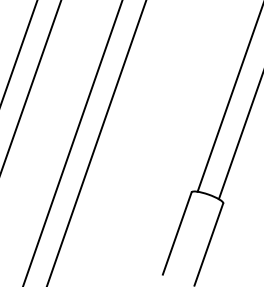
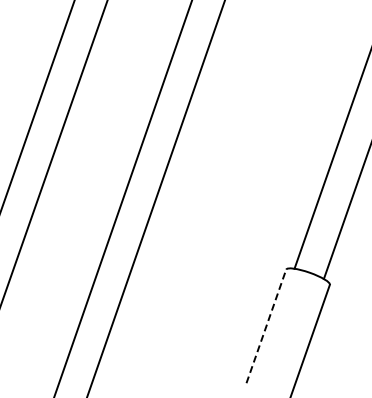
line: (177, 232) -> (266, 325), solid -> dashed

